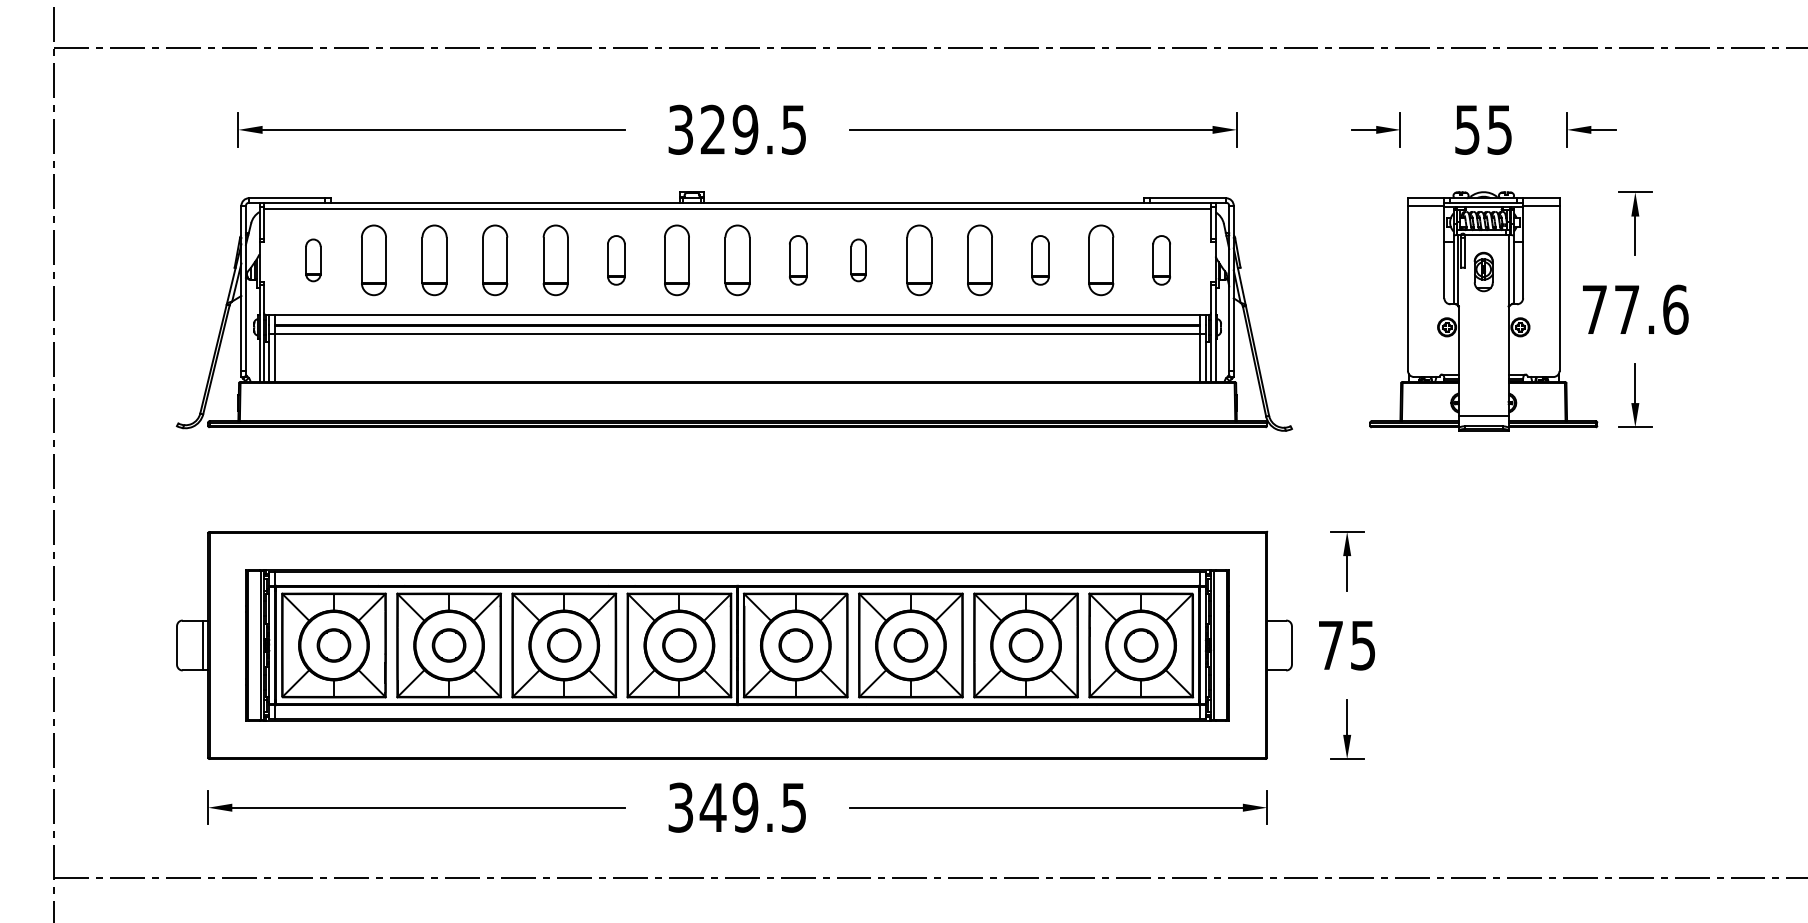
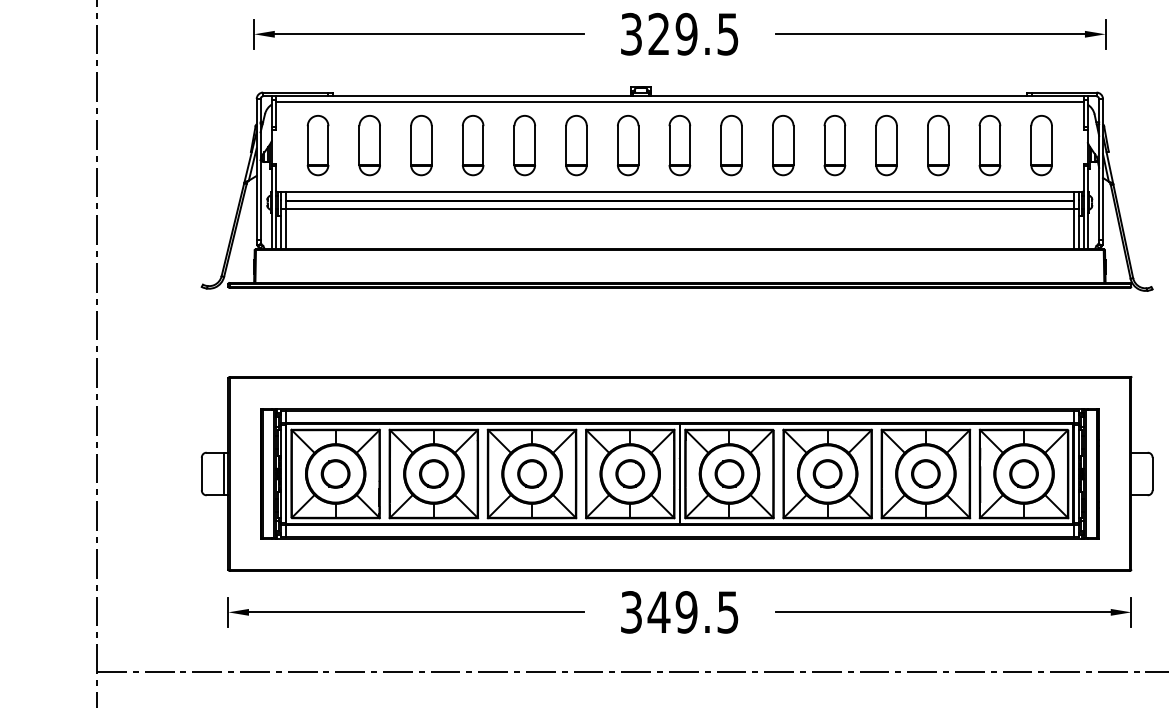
part: (313, 260) -> (318, 145), size x1.67
part: (616, 260) -> (576, 145), size x1.43
part: (798, 260) -> (731, 145), size x1.43
part: (858, 260) -> (782, 145), size x1.67
part: (1040, 260) -> (938, 145), size x1.43
part: (1161, 260) -> (1041, 145), size x1.43

